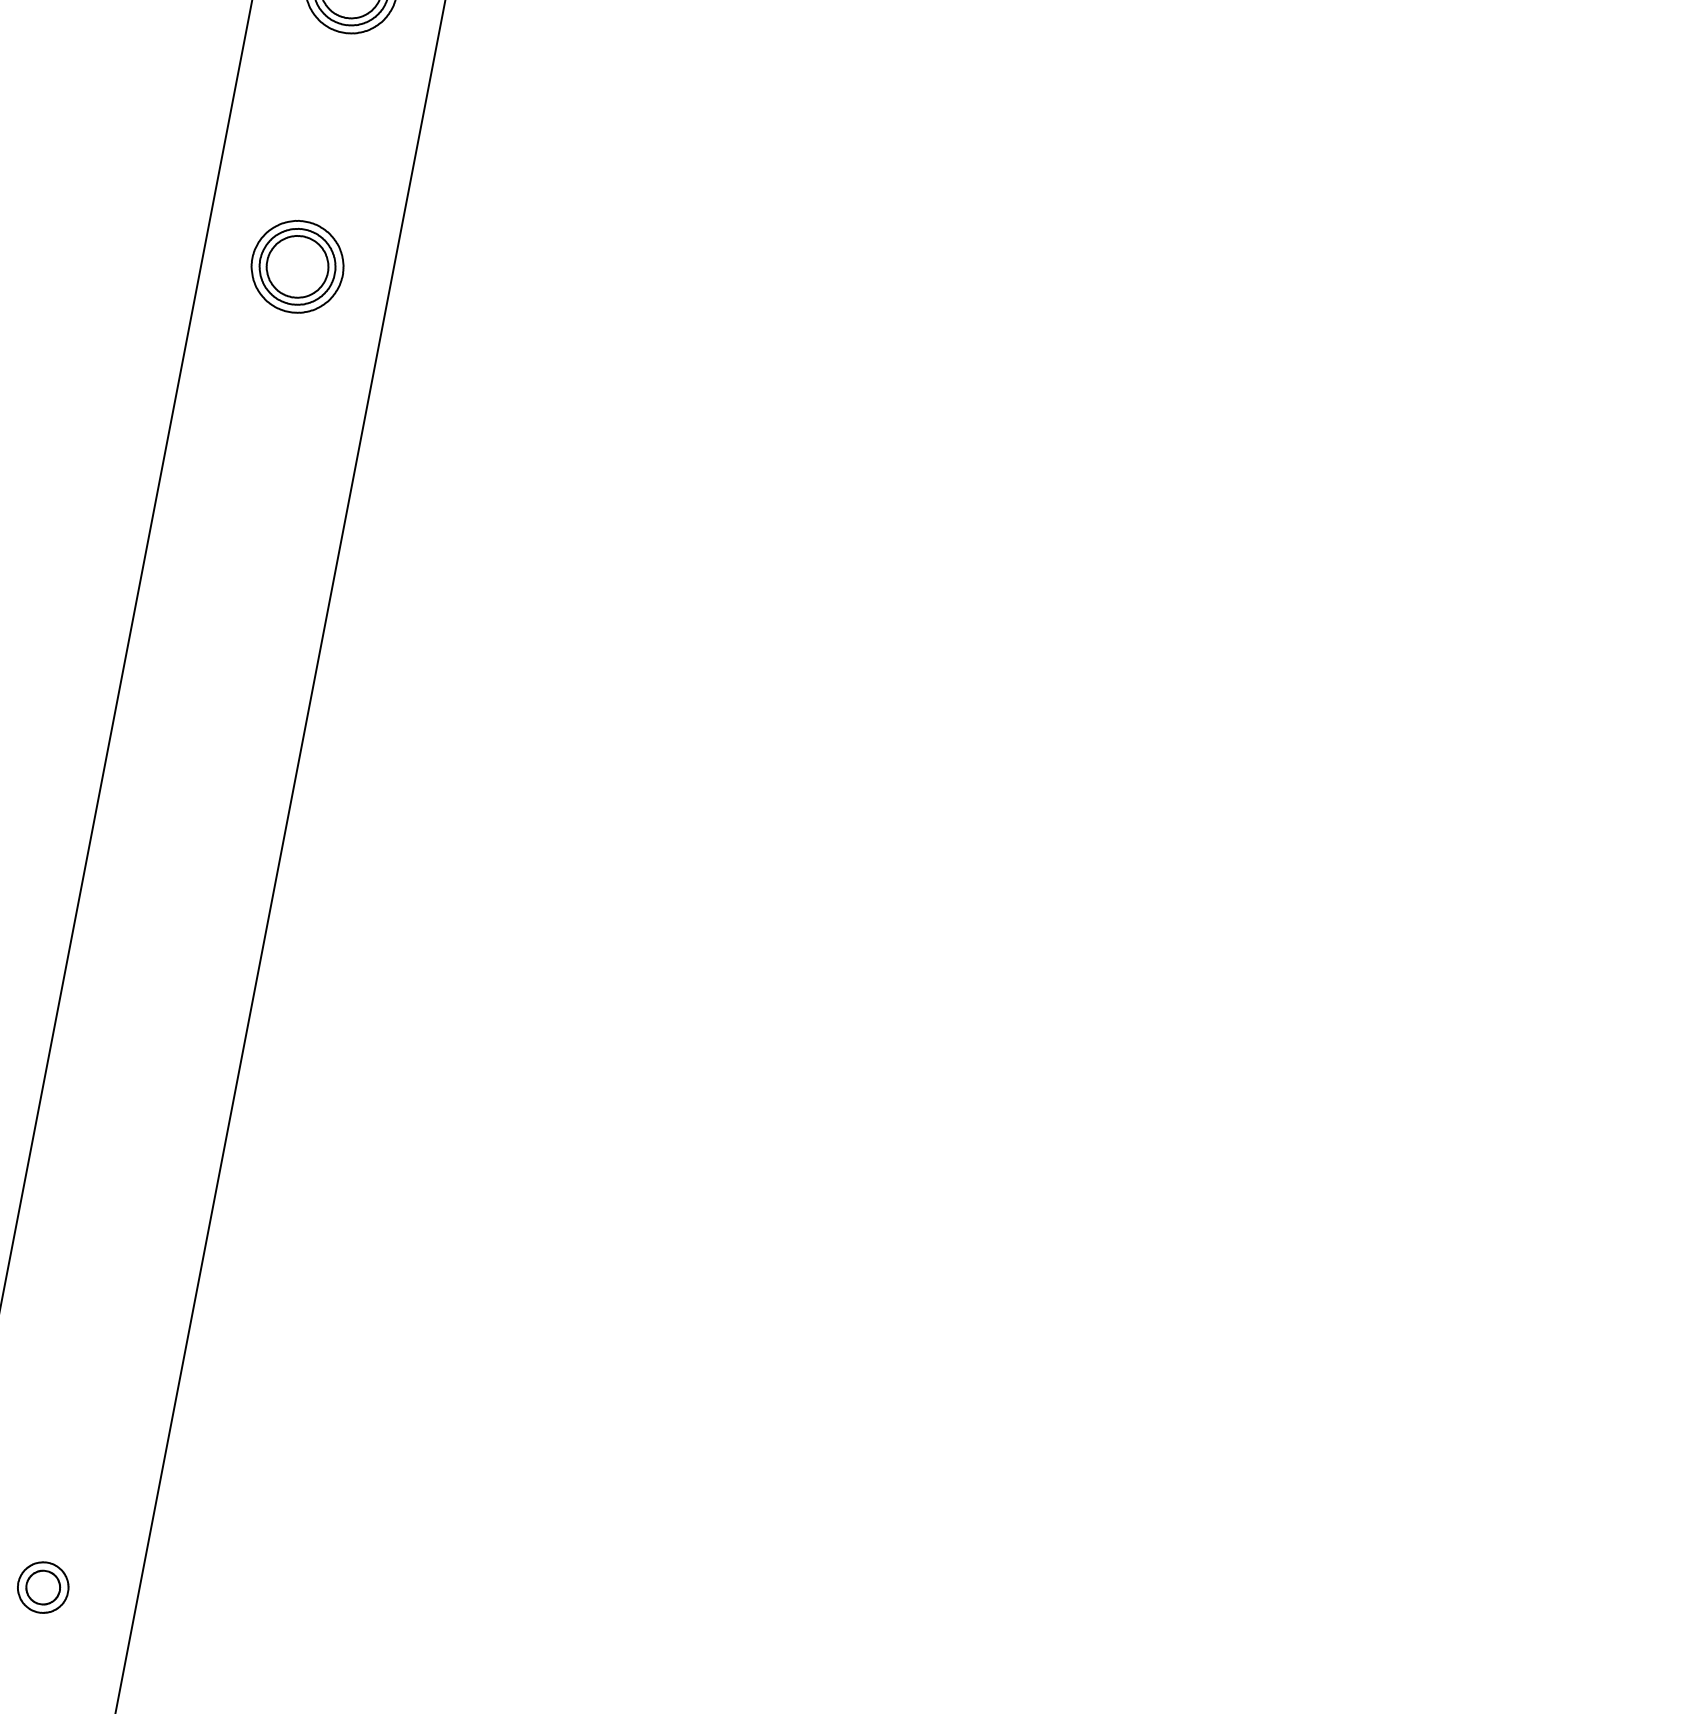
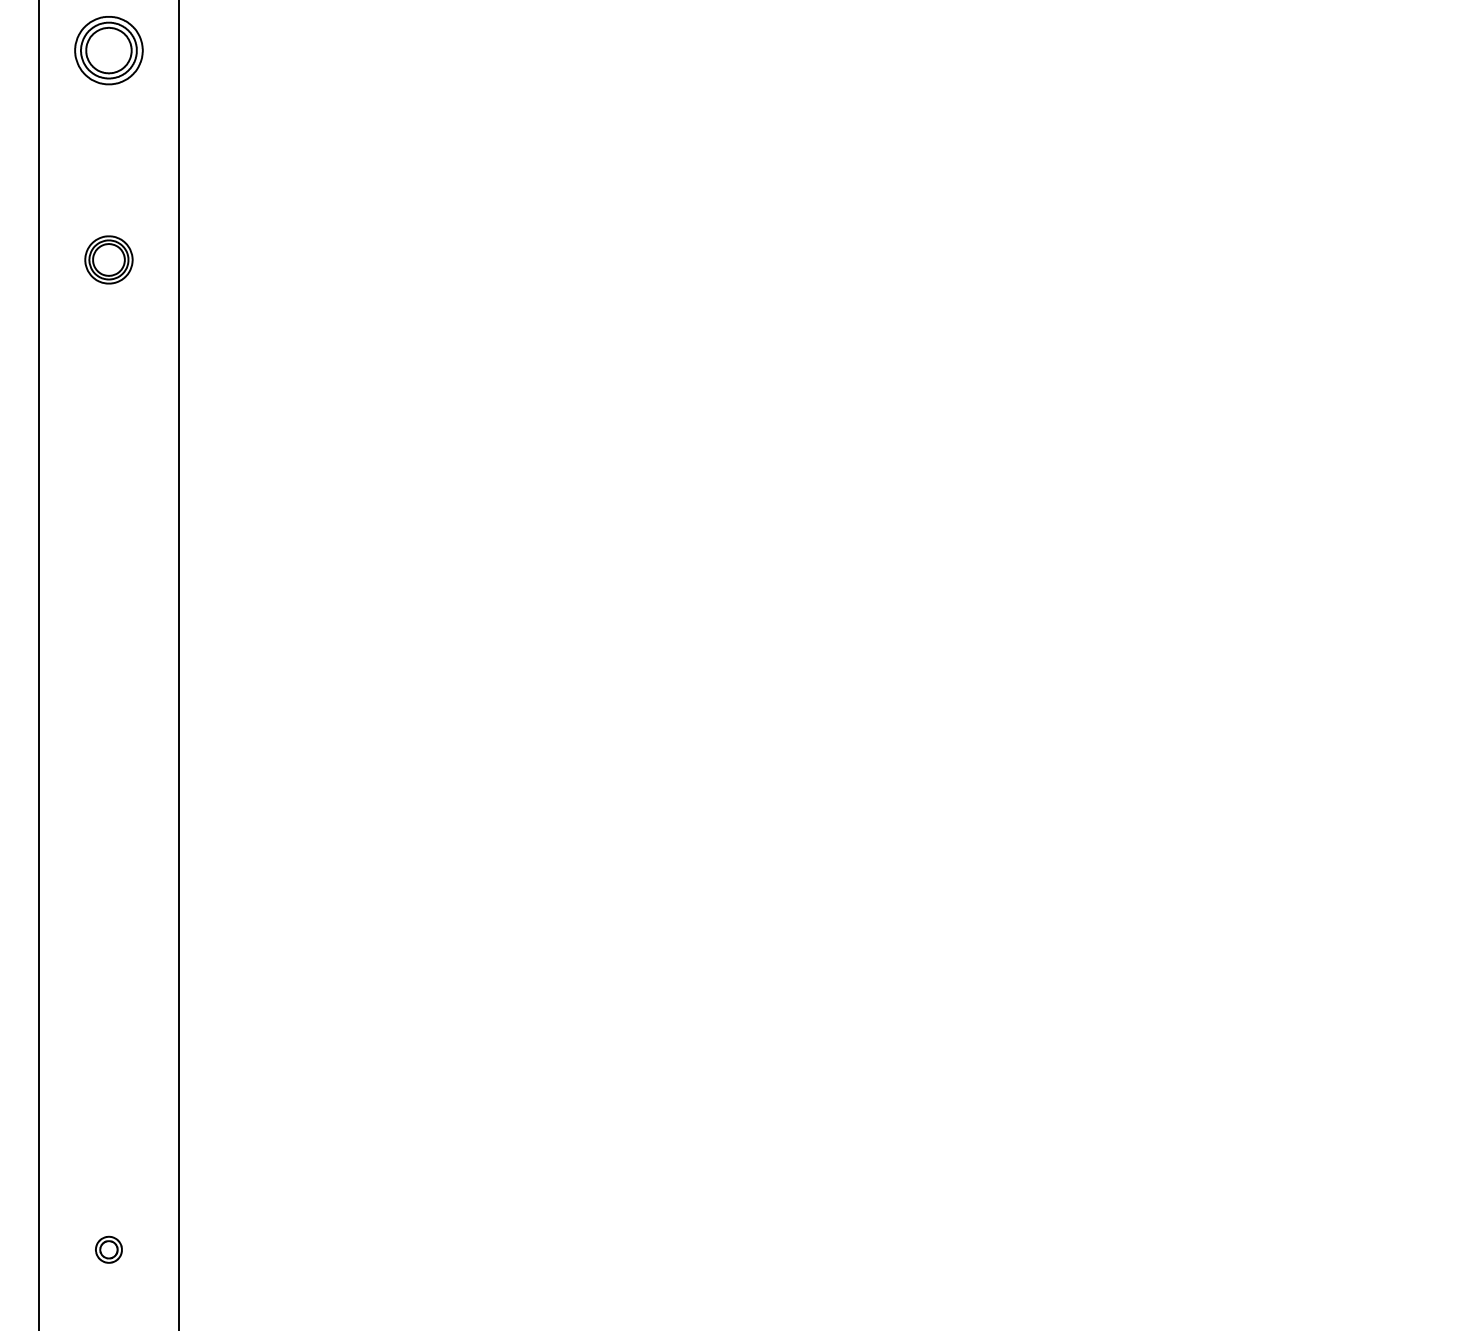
part: (297, 266) -> (108, 259), size x0.7
part: (42, 1587) -> (108, 1249), size x0.7

